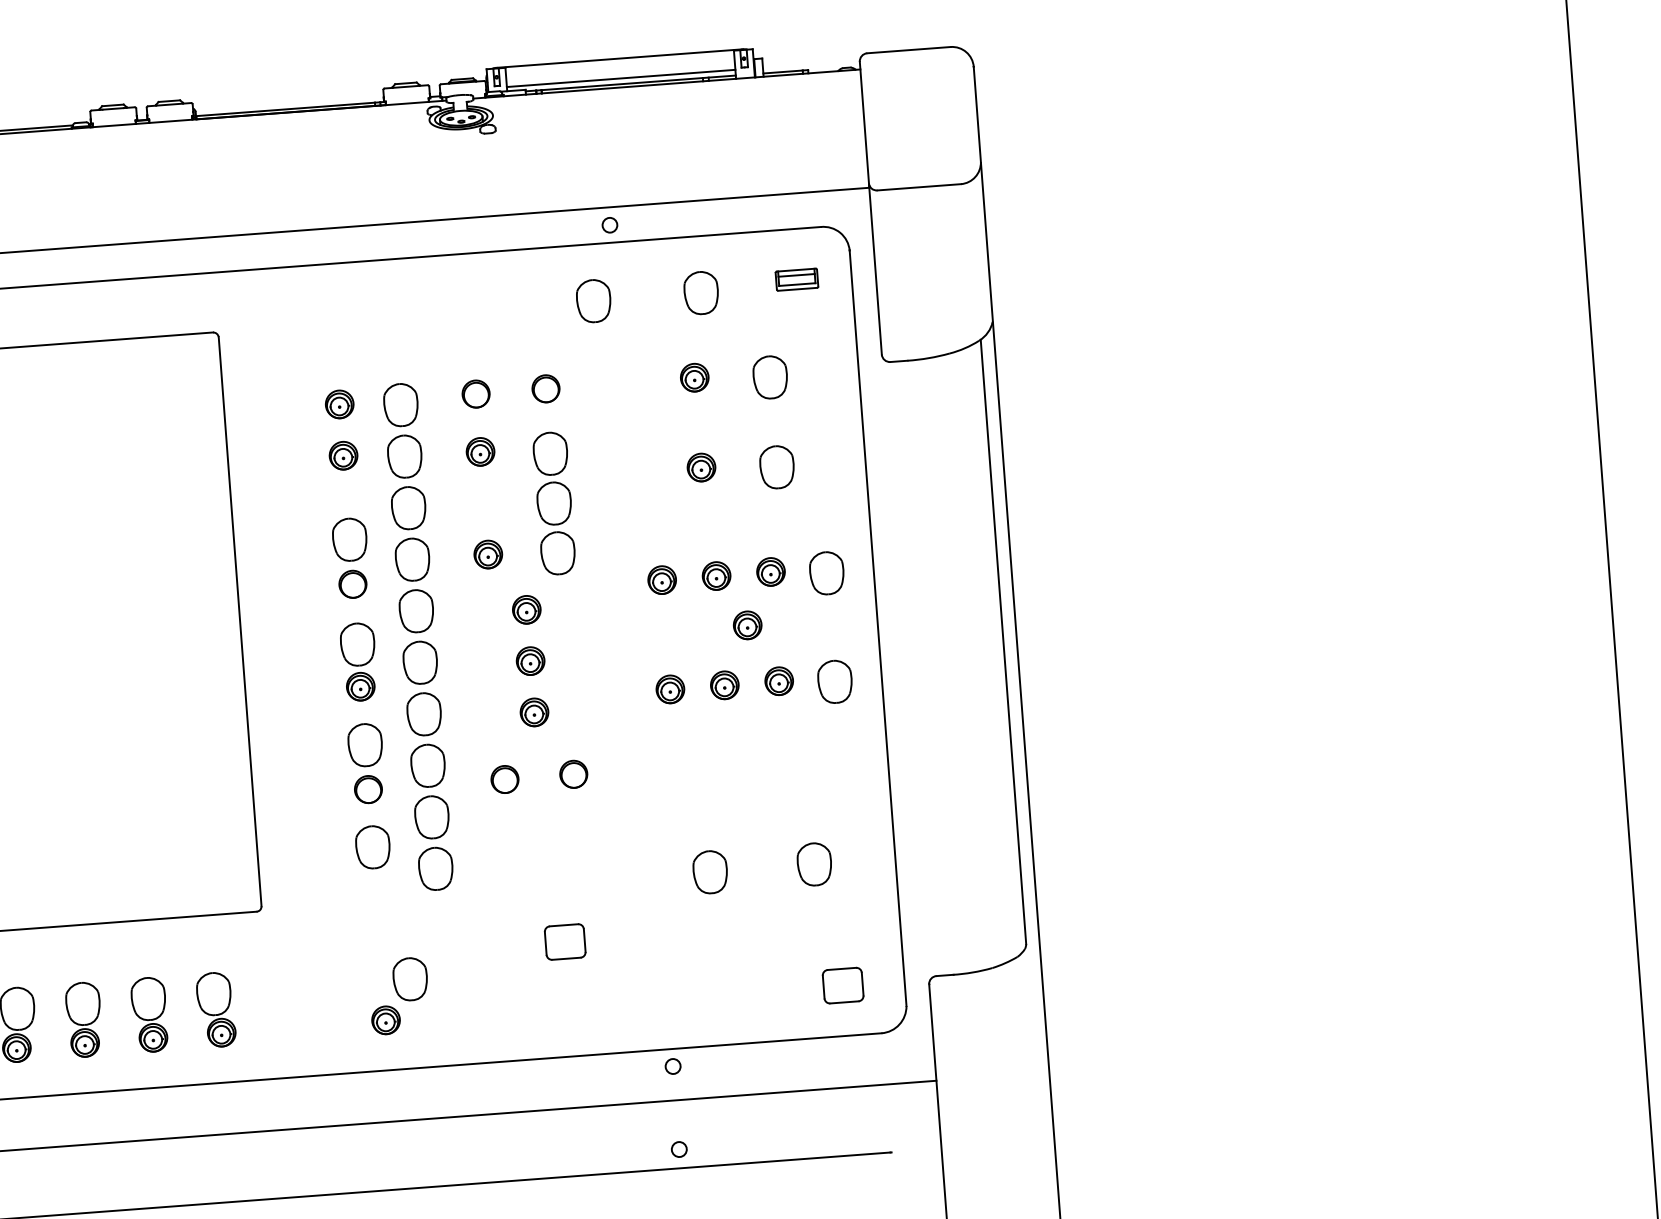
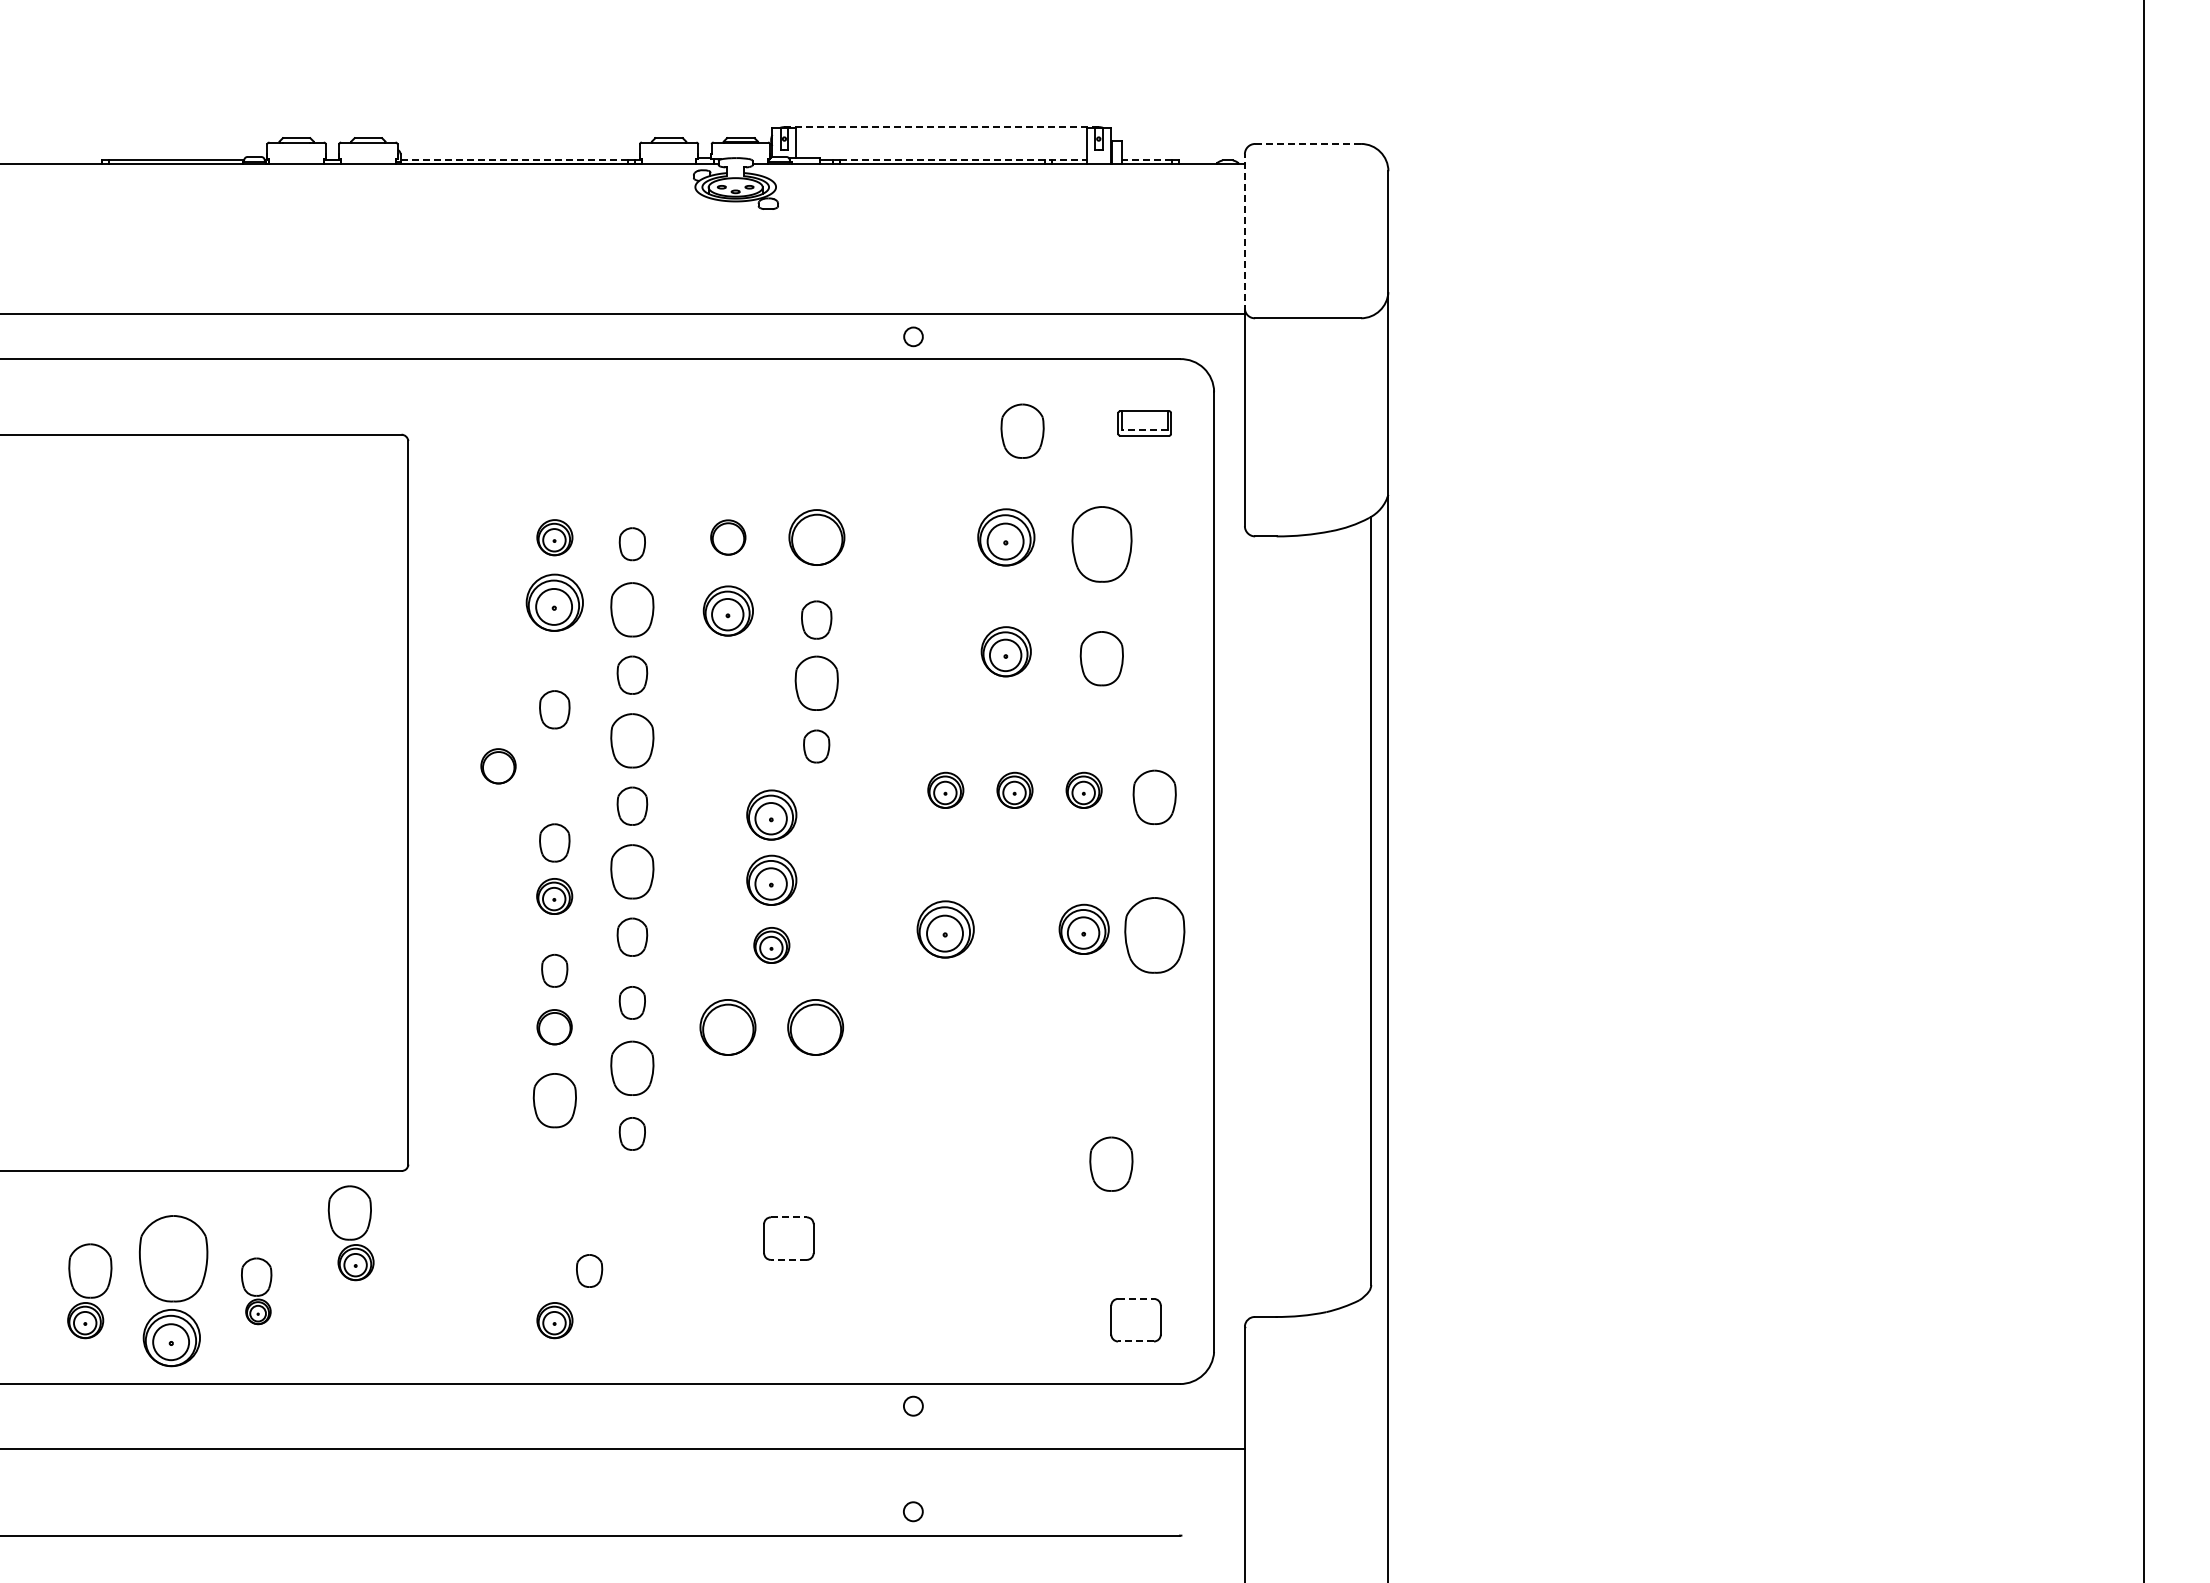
line: (909, 49) -> (1308, 143), solid -> dashed
line: (619, 58) -> (941, 127), solid -> dashed
line: (782, 71) -> (1146, 159), solid -> dashed
line: (621, 78) -> (941, 152), removed
line: (638, 82) -> (963, 159), solid -> dashed
line: (285, 109) -> (514, 159), solid -> dashed
line: (864, 123) -> (1244, 232), solid -> dashed
line: (796, 275) -> (1144, 417), removed
line: (797, 284) -> (1144, 429), solid -> dashed
part: (593, 300) -> (885, 430), removed
part: (694, 377) -> (1005, 537), size x1.6
part: (770, 377) -> (1101, 544), size x1.4
part: (546, 388) -> (817, 537), size x1.6
part: (401, 404) -> (632, 543), size x0.6
part: (480, 451) -> (728, 610), size x1.4
part: (550, 453) -> (816, 619), size x0.7
part: (343, 455) -> (554, 602), size x1.6
part: (700, 467) -> (1005, 651), size x1.4
part: (408, 507) -> (632, 674), size x0.7
part: (349, 539) -> (554, 709), size x0.7
part: (557, 553) -> (816, 746), size x0.6
part: (488, 554) -> (728, 741), removed
part: (352, 584) -> (498, 766), moved
part: (526, 609) -> (771, 814), size x1.4
part: (416, 610) -> (632, 805), size x0.7
part: (747, 625) -> (1049, 855), removed
part: (357, 644) -> (554, 842), size x0.7
part: (530, 660) -> (771, 879), size x1.4
part: (778, 680) -> (1083, 928), size x1.4
part: (834, 681) -> (1154, 935), size x1.4
part: (724, 684) -> (1014, 928), removed
part: (670, 688) -> (945, 928), size x1.6
part: (424, 713) -> (632, 936), size x0.7
part: (365, 744) -> (554, 970), size x0.6
part: (428, 765) -> (632, 1002), size x0.6
part: (573, 774) -> (815, 1027), size x1.6
part: (505, 779) -> (728, 1027), size x1.6
part: (436, 868) -> (632, 1133), size x0.6
part: (709, 871) -> (978, 1163), removed
line: (563, 925) -> (788, 1217), solid -> dashed
line: (566, 958) -> (788, 1259), solid -> dashed
line: (842, 968) -> (1136, 1298), solid -> dashed
part: (410, 978) -> (589, 1270), size x0.6
line: (844, 1002) -> (1136, 1341), solid -> dashed
part: (215, 1010) -> (350, 1233), moved
part: (149, 1015) -> (256, 1291), size x0.7
part: (84, 1020) -> (173, 1291), size x1.6

